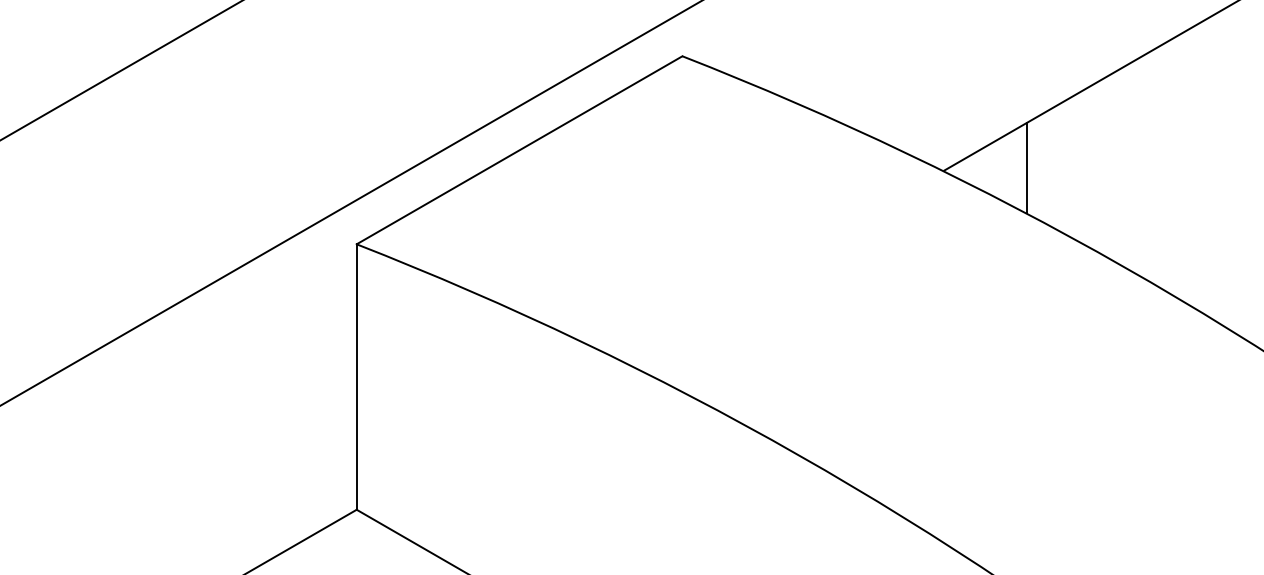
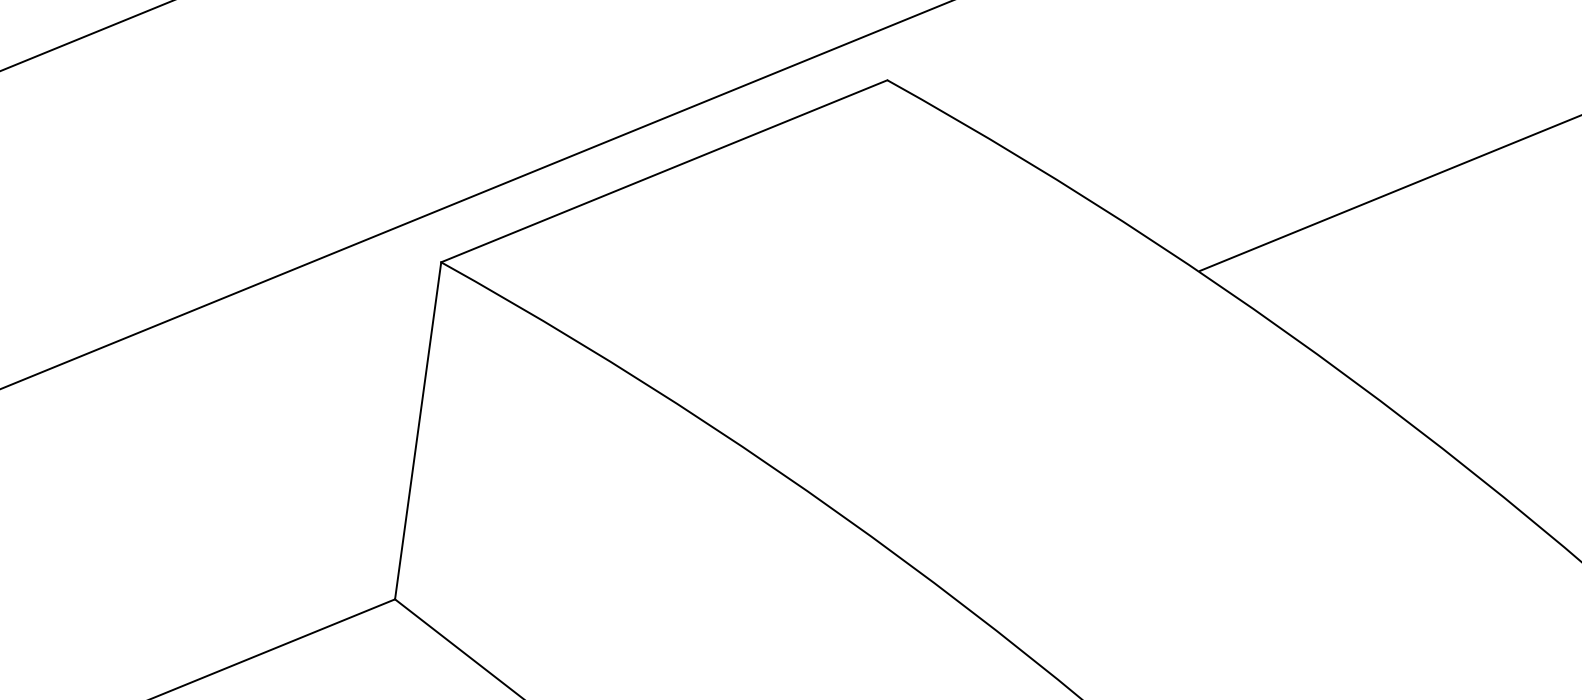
line: (1027, 167) -> (1306, 281), removed

